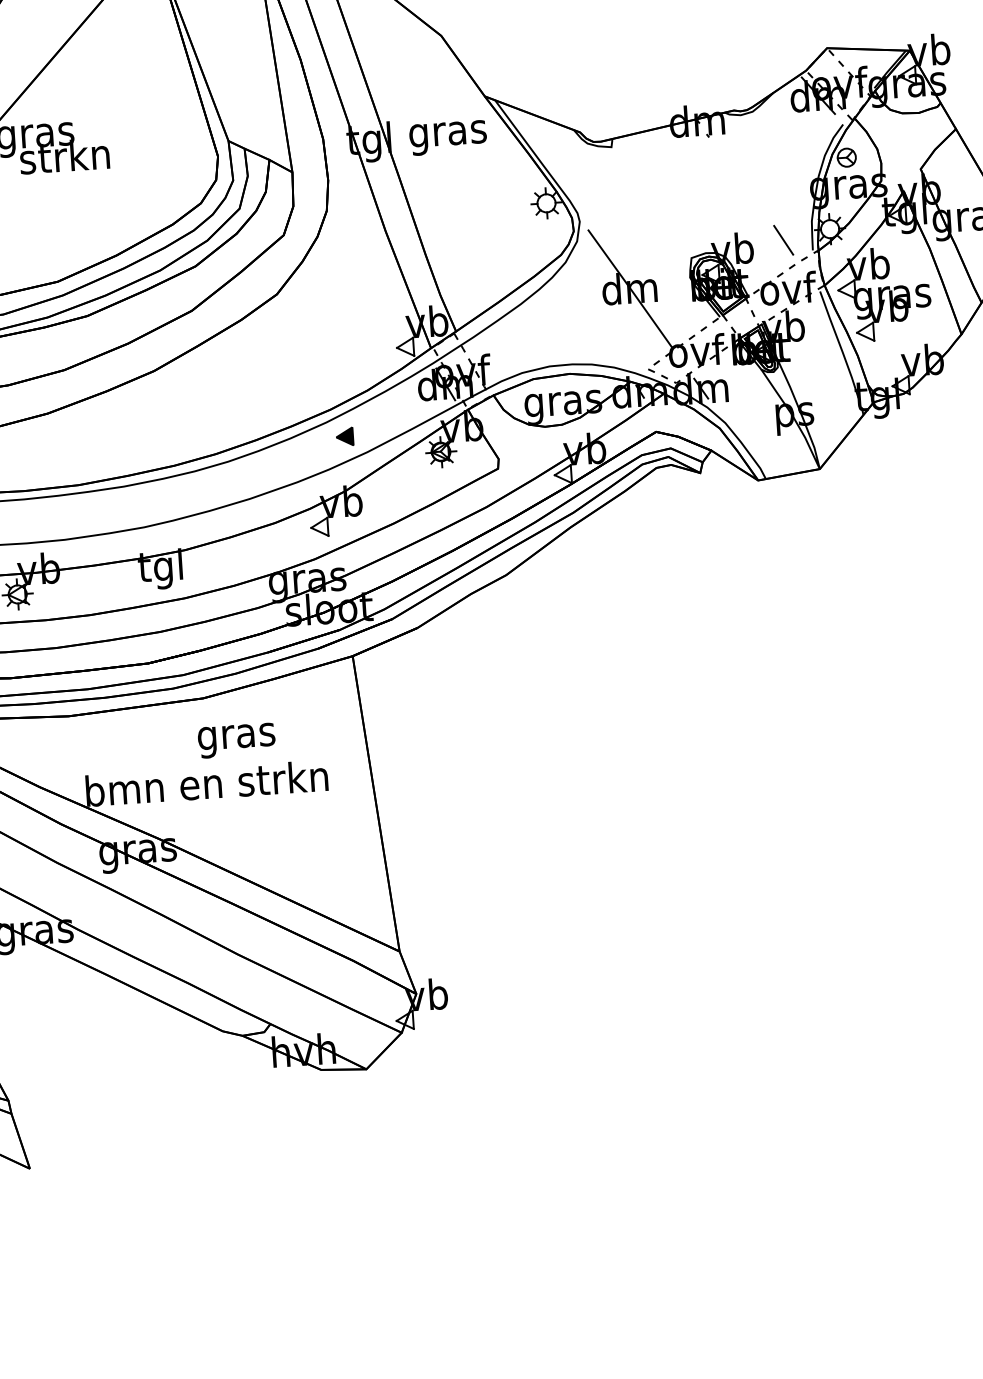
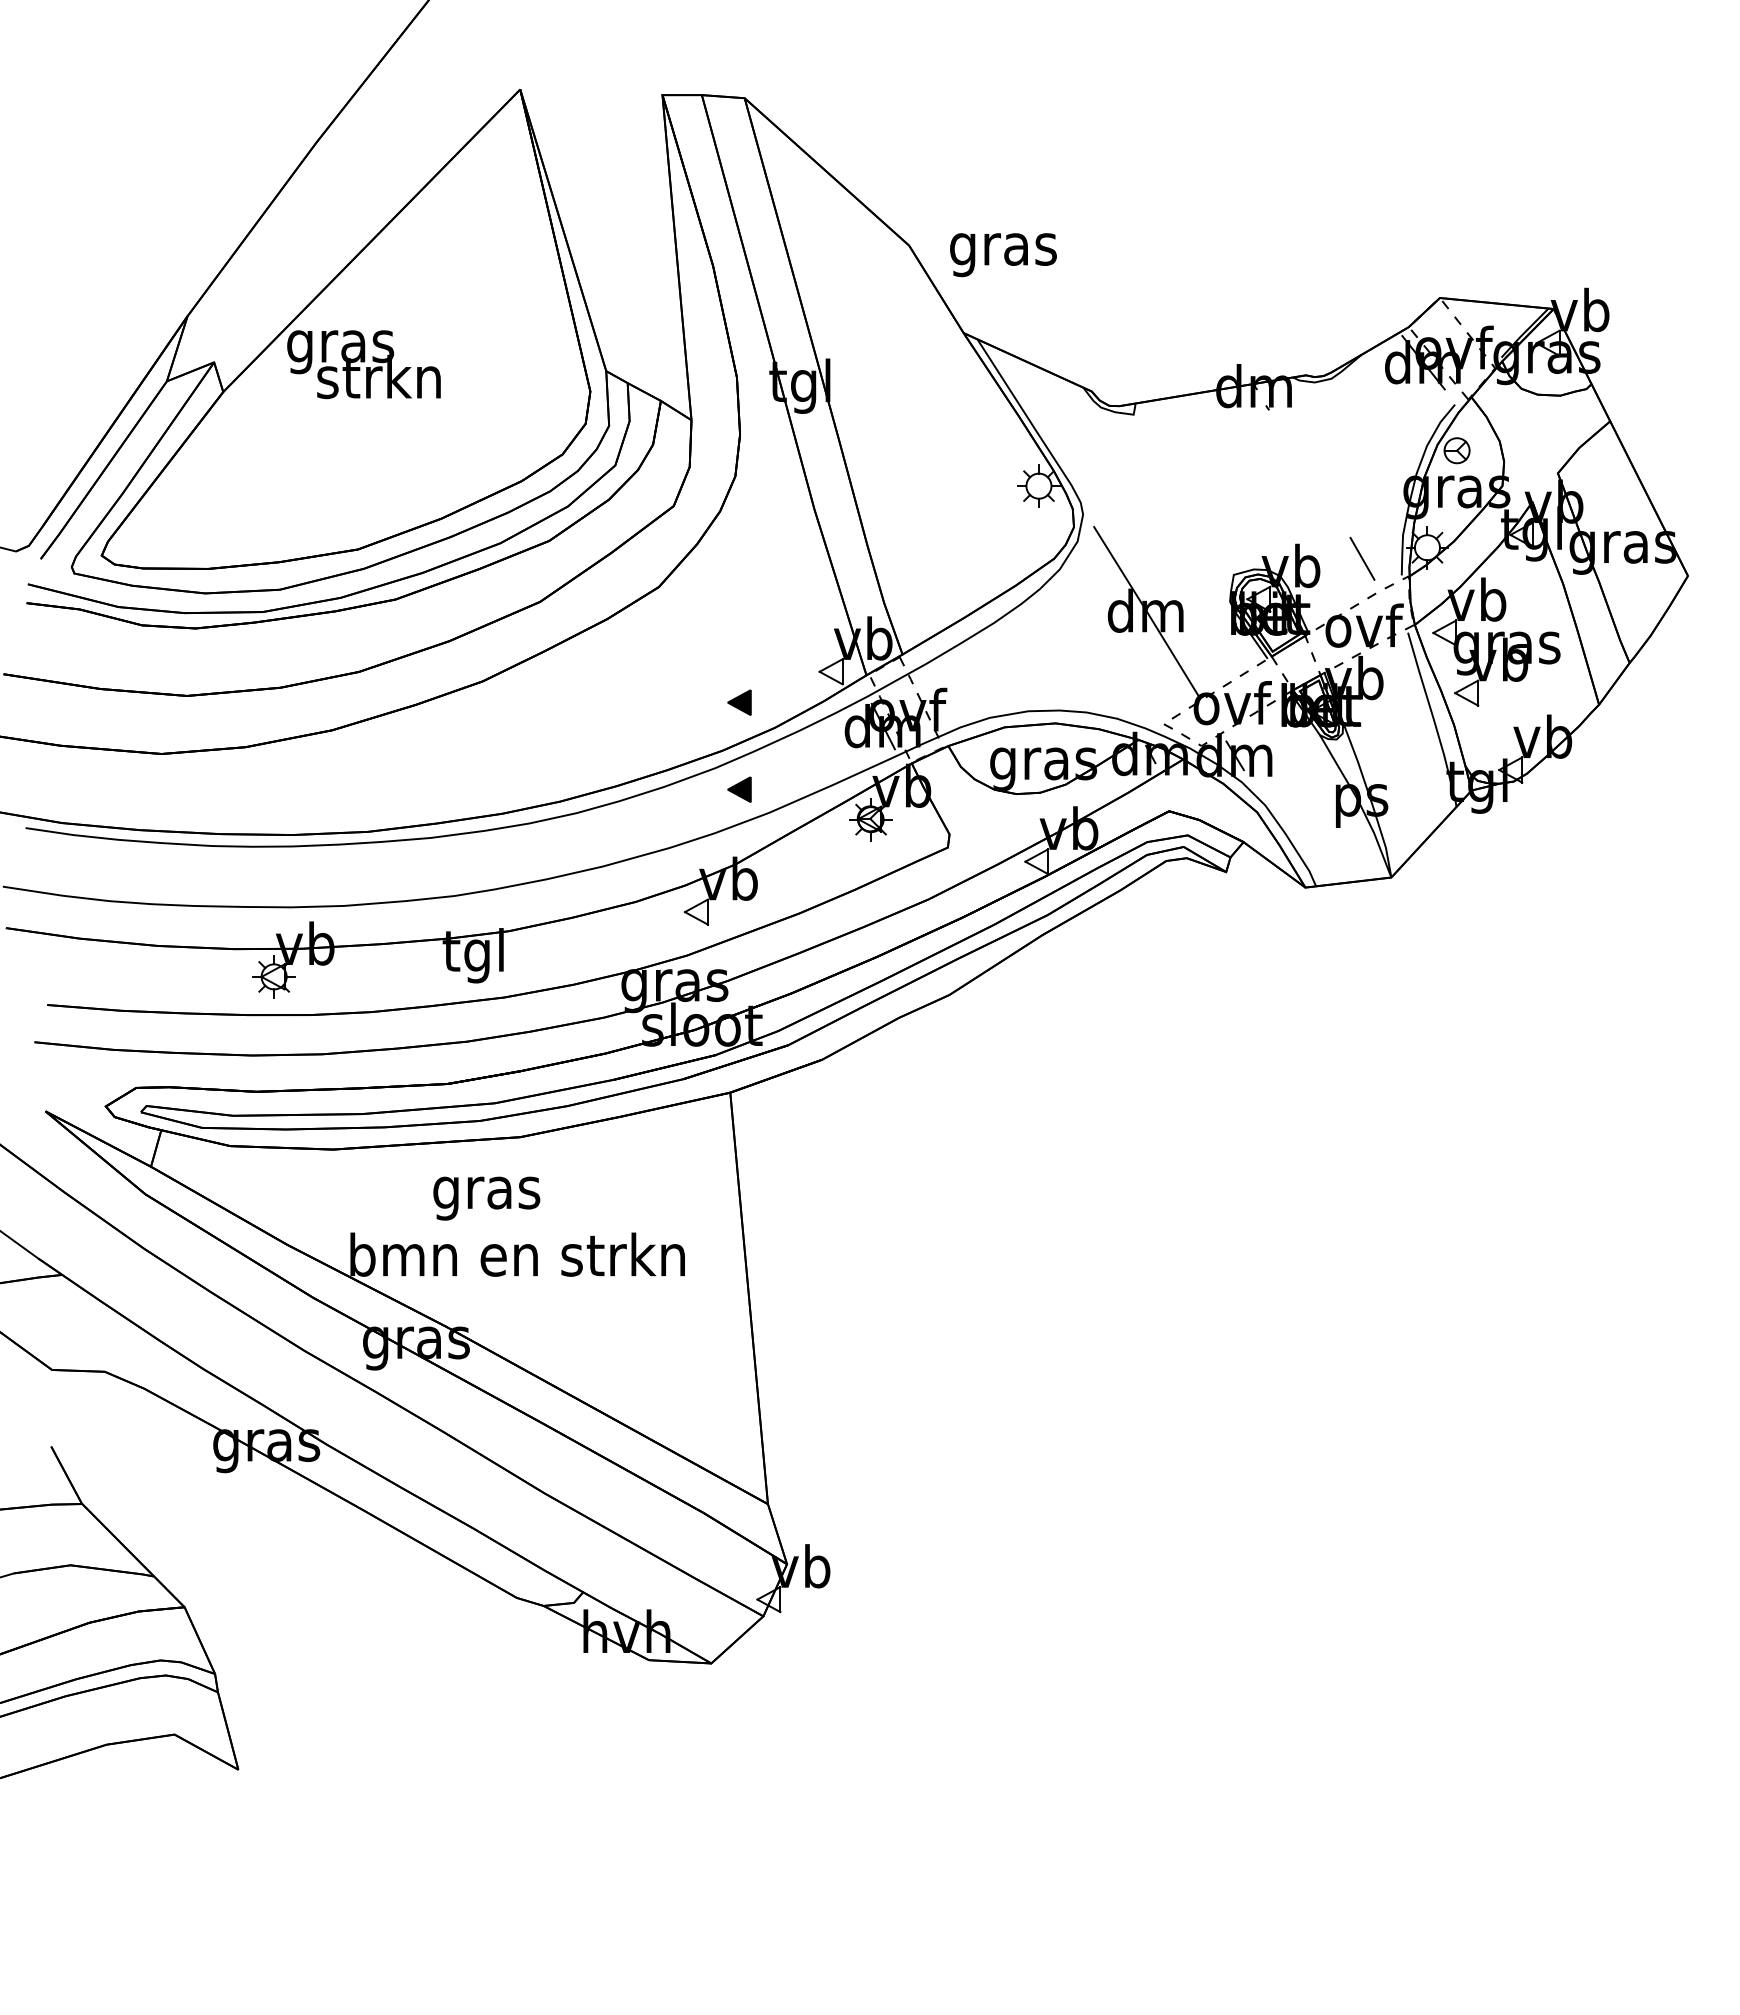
text: (448, 138) -> (1003, 255), moved
part: (340, 373) -> (739, 702), added
text: (236, 740) -> (486, 1198), moved

